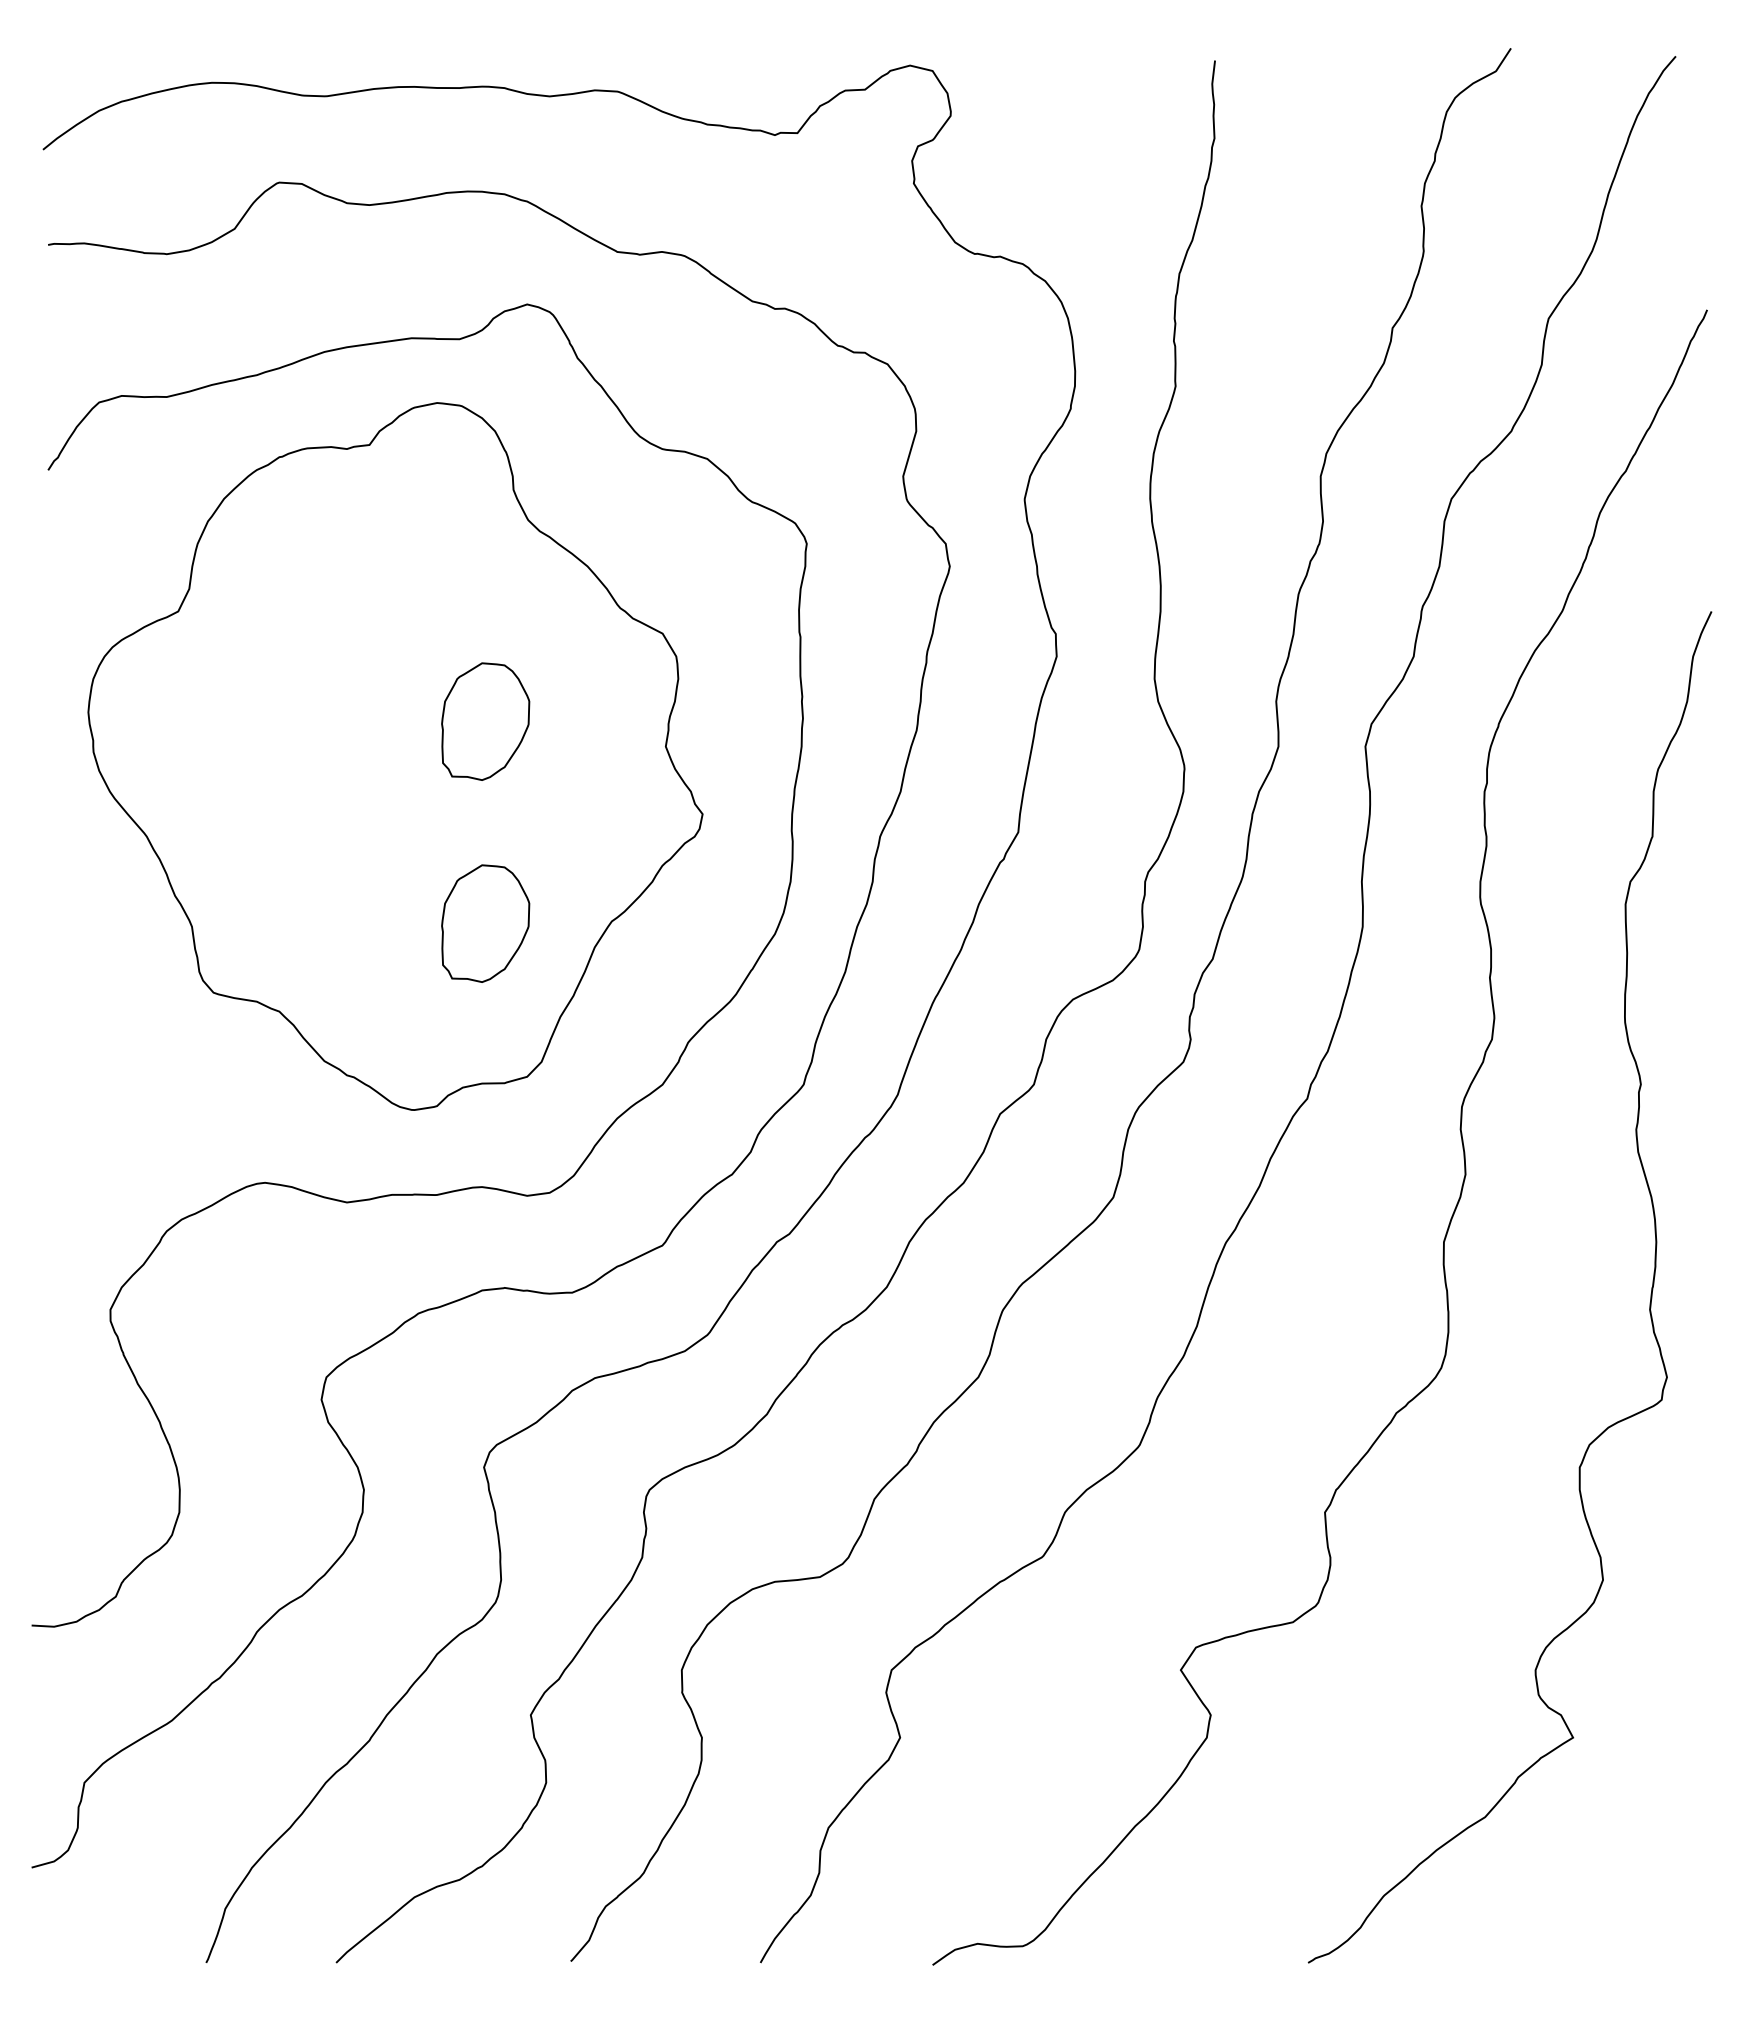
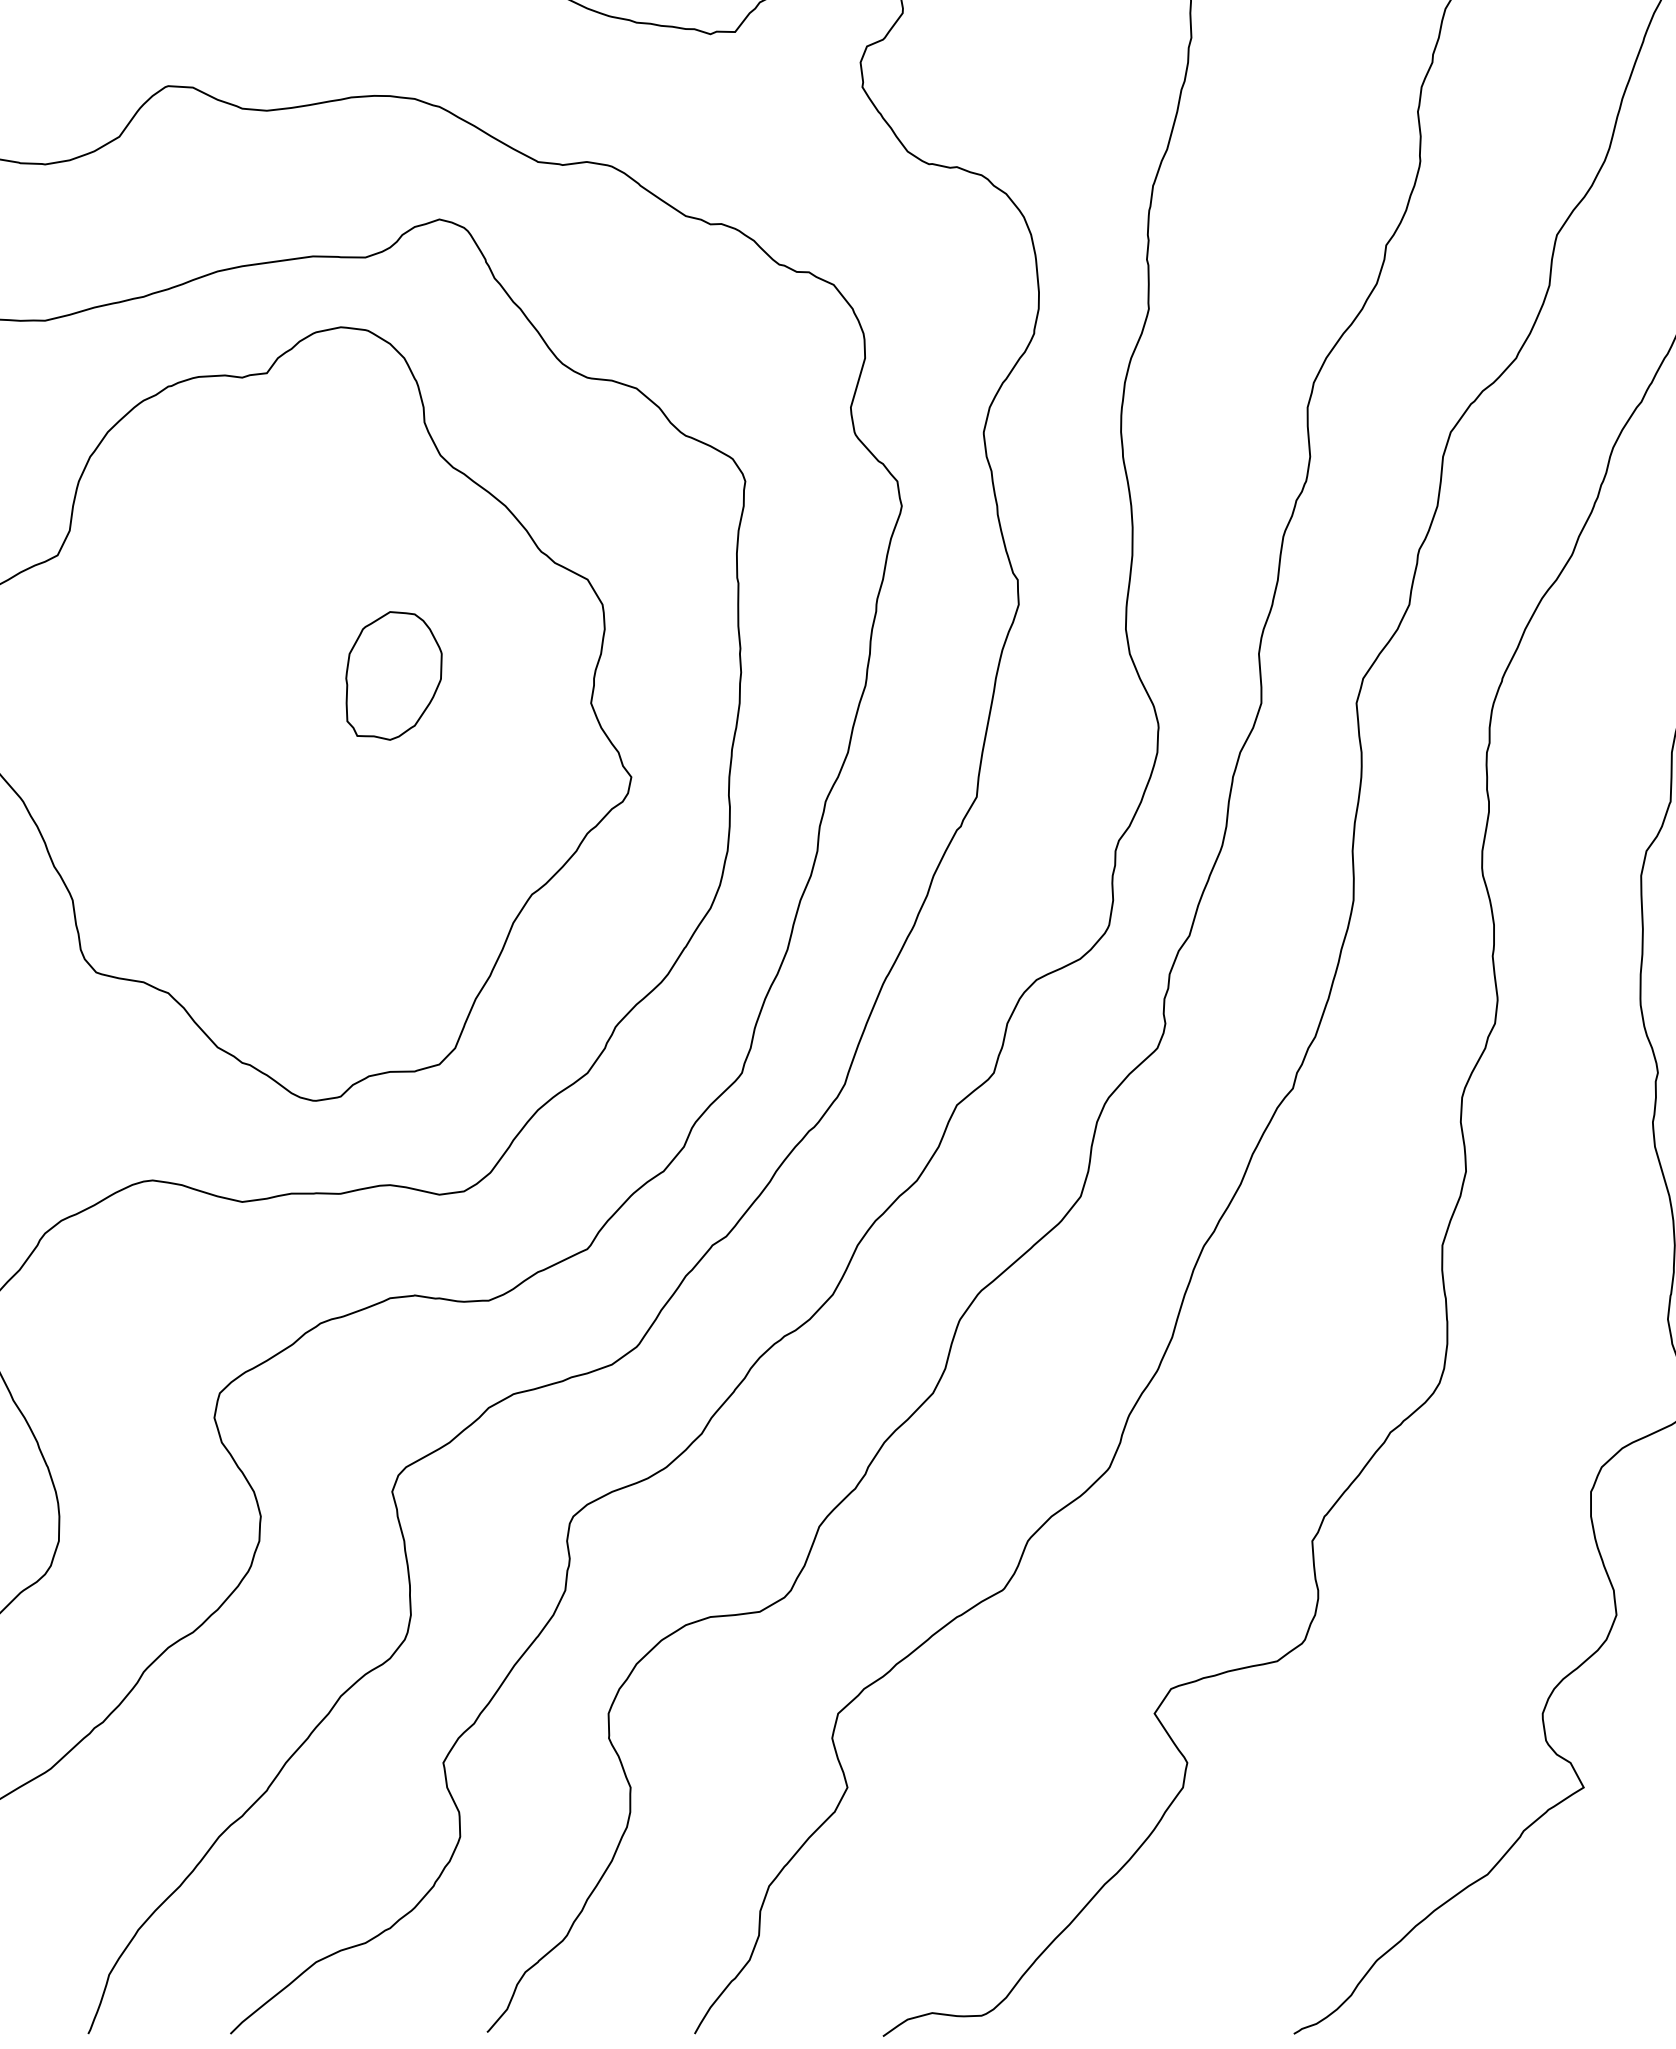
part: (485, 923) -> (393, 896), removed

